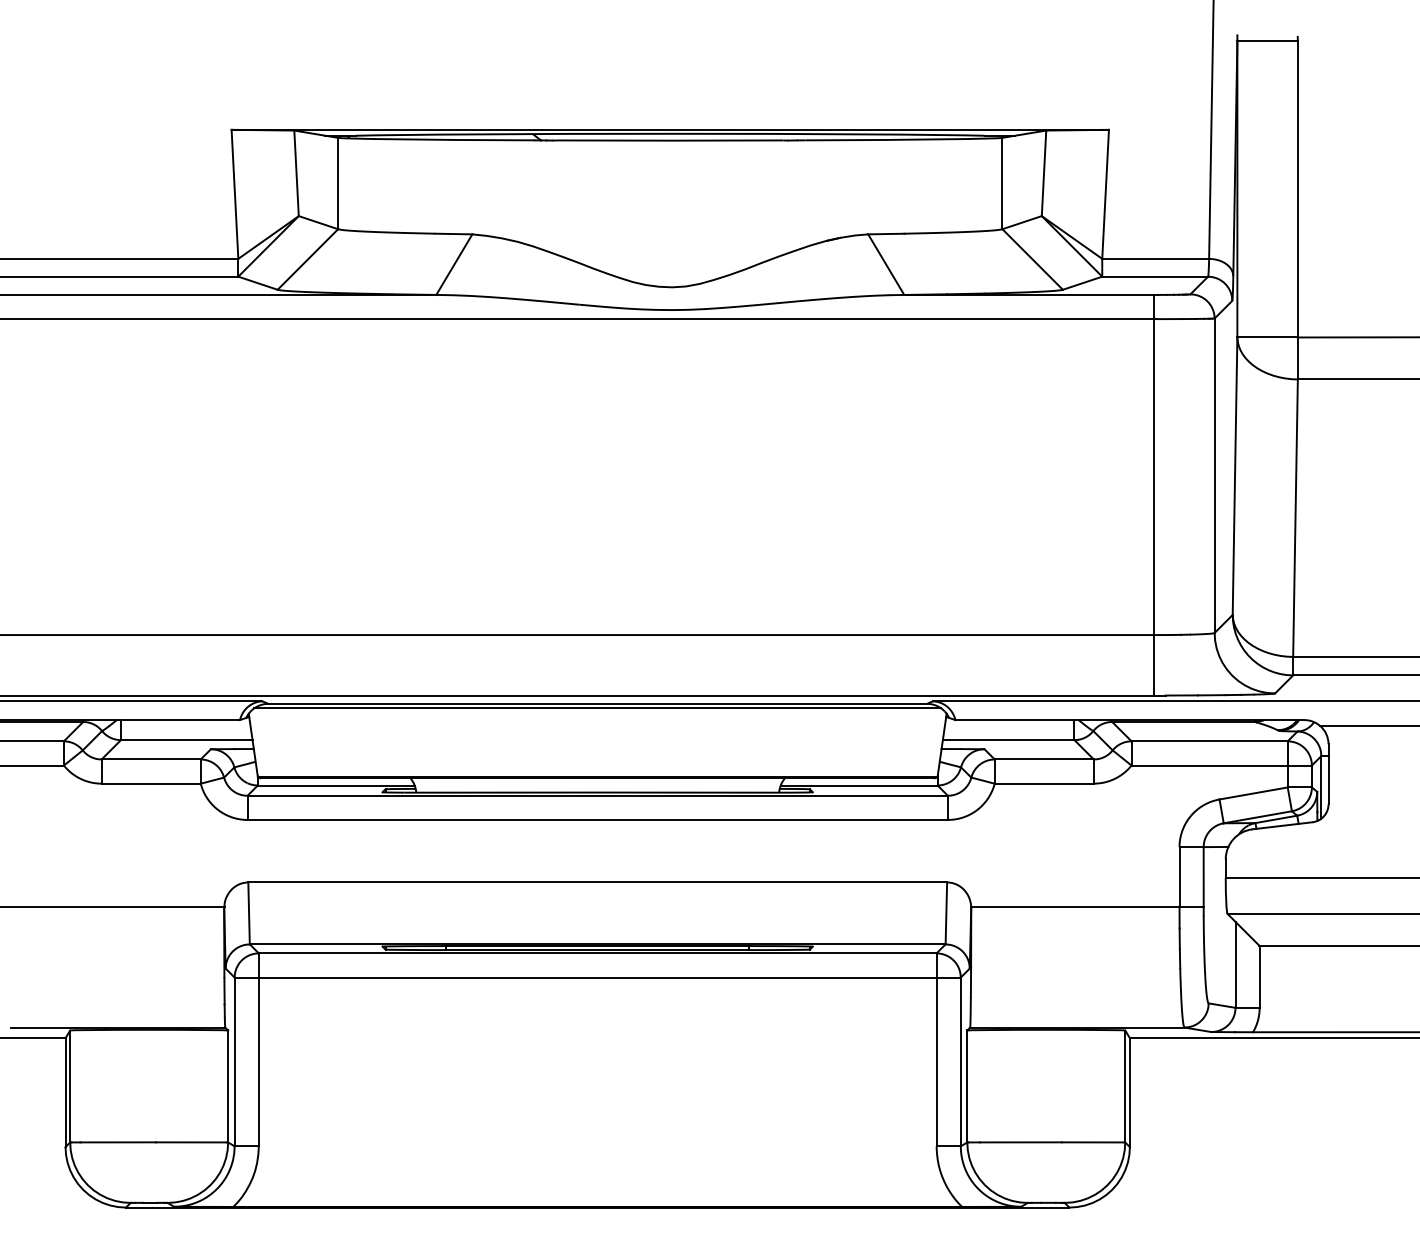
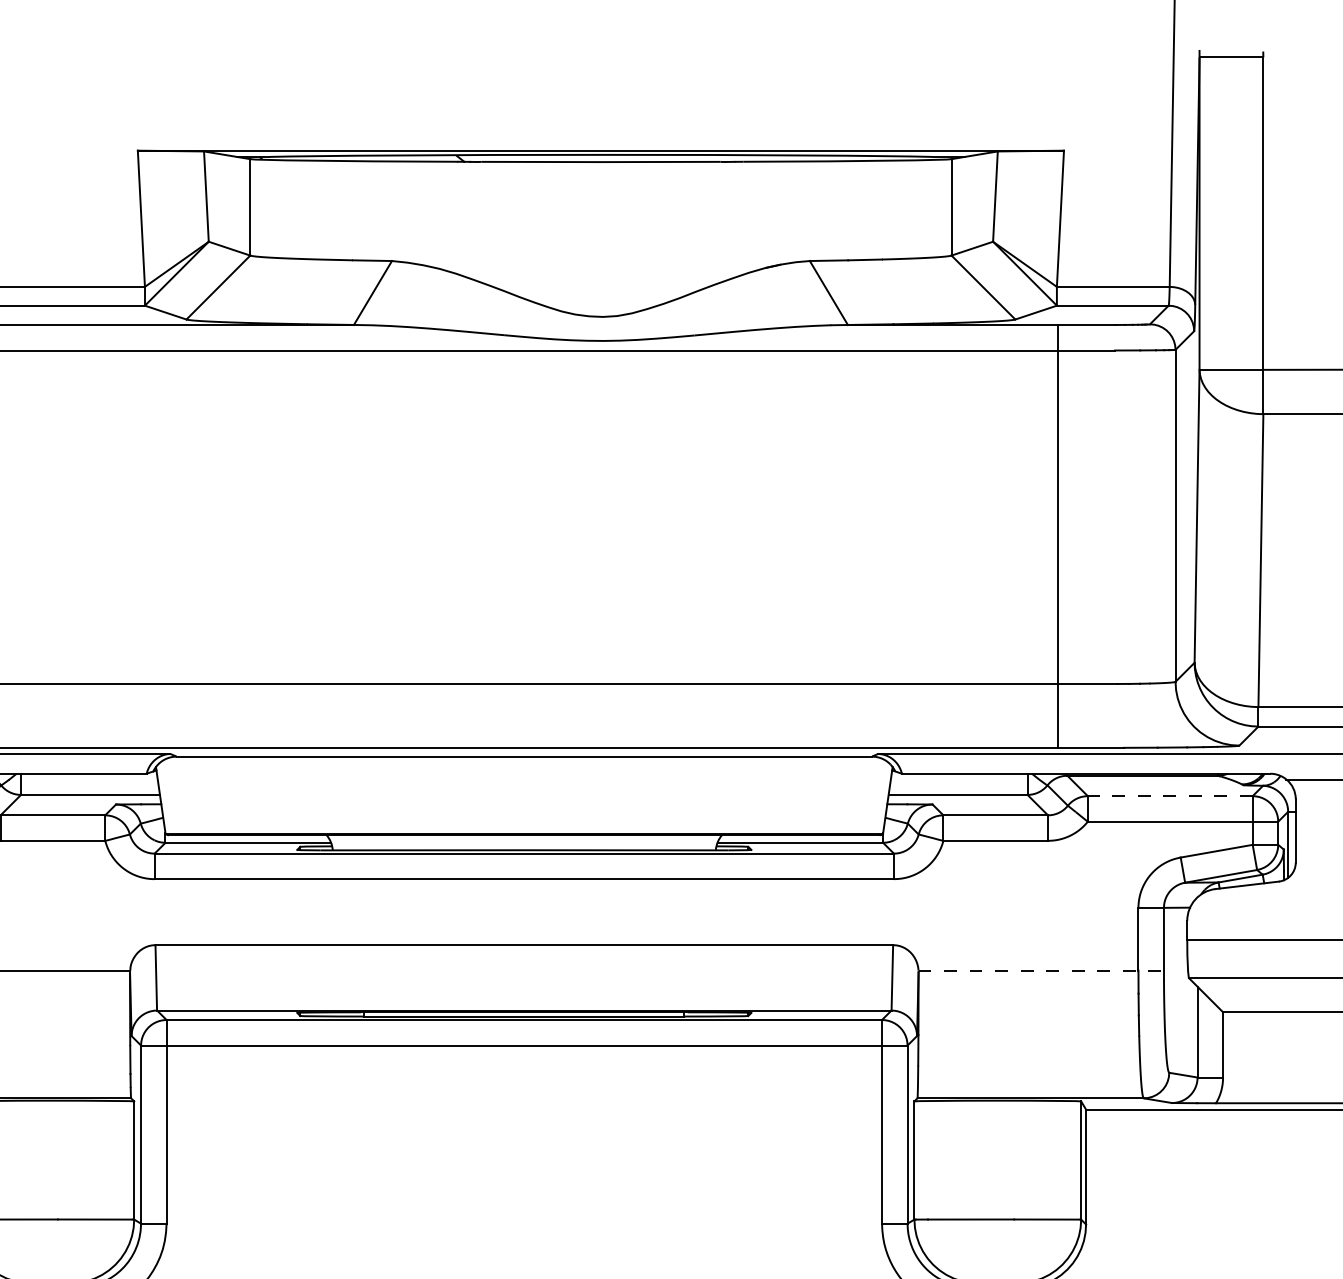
line: (1154, 494) -> (1058, 535), moved
line: (597, 708) -> (524, 761), removed
line: (1209, 741) -> (1170, 796), solid -> dashed
line: (1087, 906) -> (1041, 970), solid -> dashed

